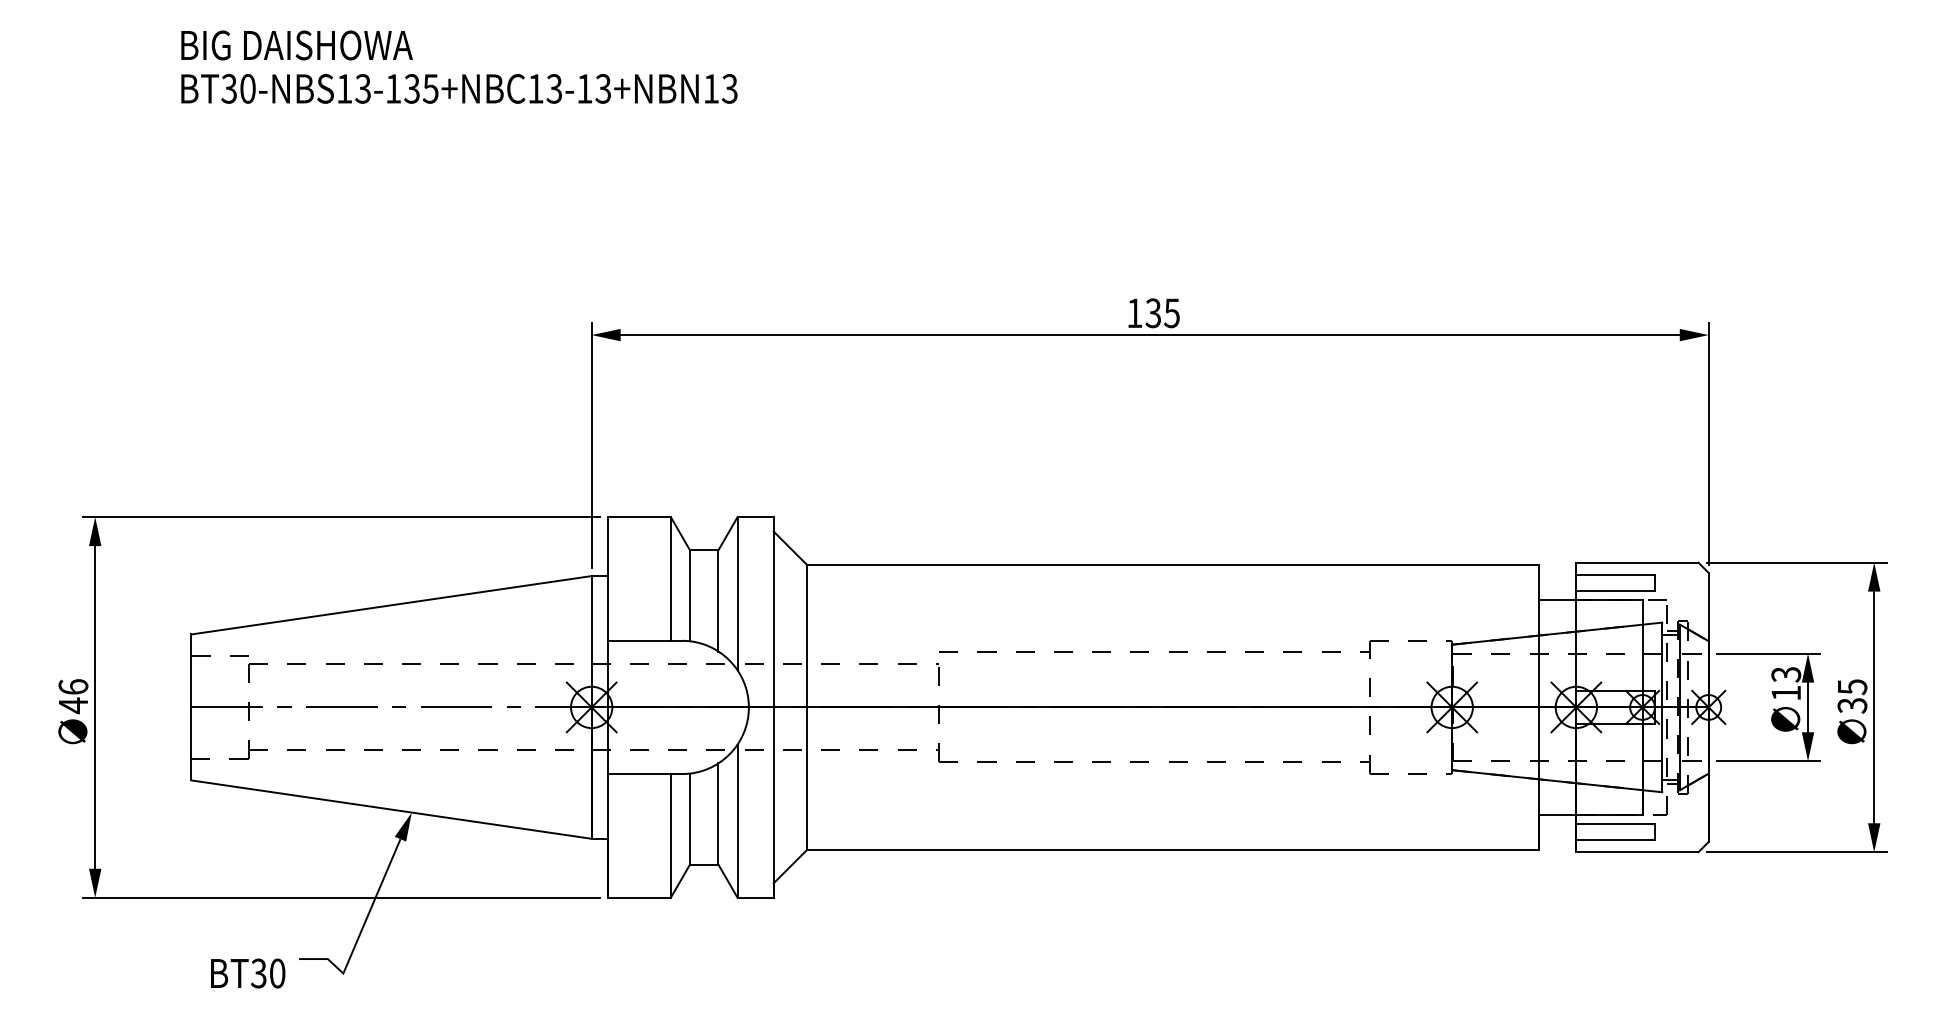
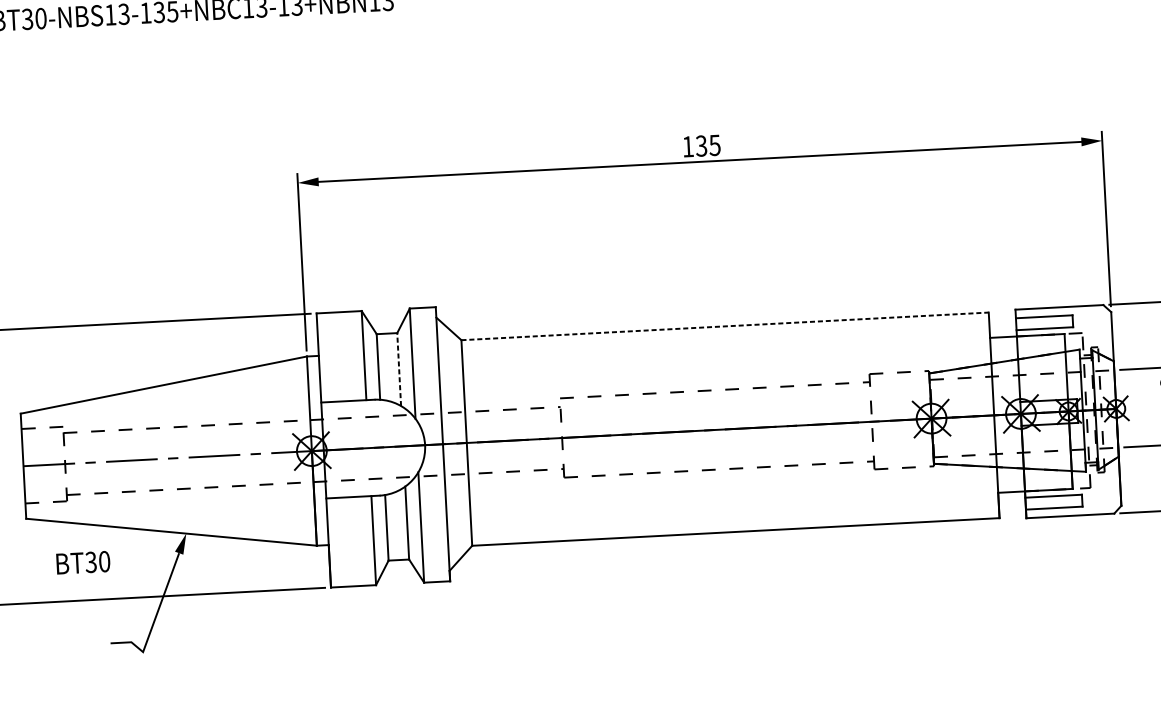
line: (1173, 564) -> (725, 326), solid -> dashed
line: (718, 600) -> (399, 369), solid -> dashed
text: (248, 973) -> (83, 562), moved

